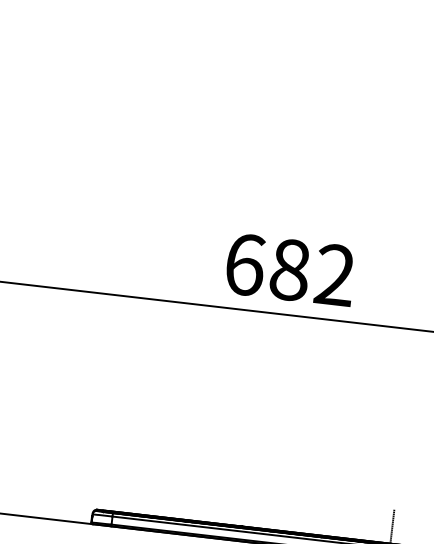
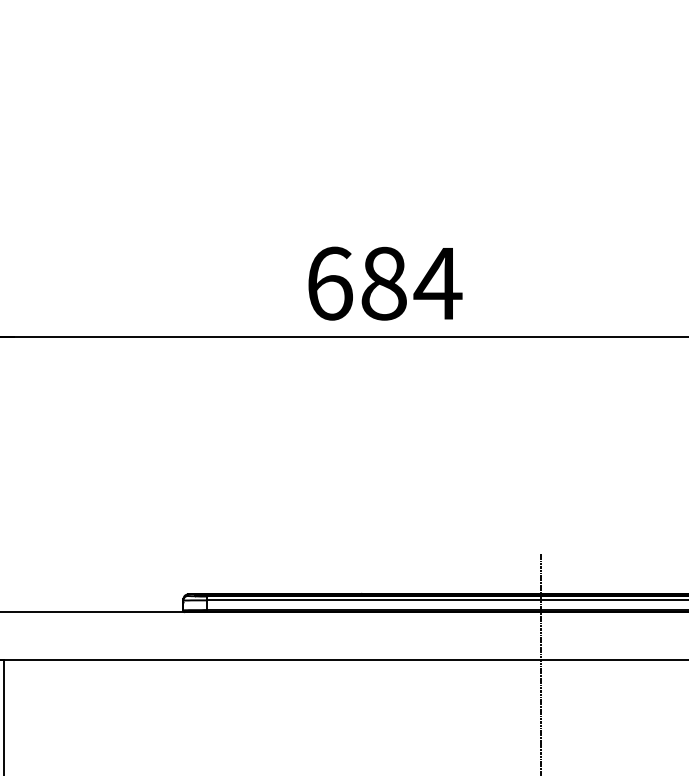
text: (334, 274) -> (437, 282), 682 -> 684

